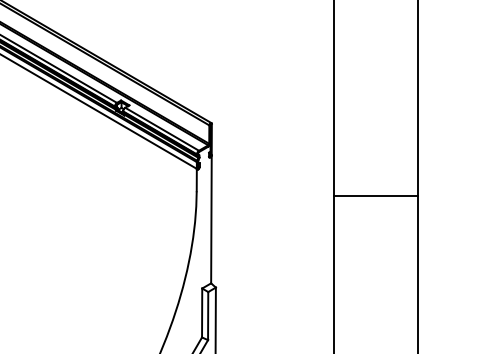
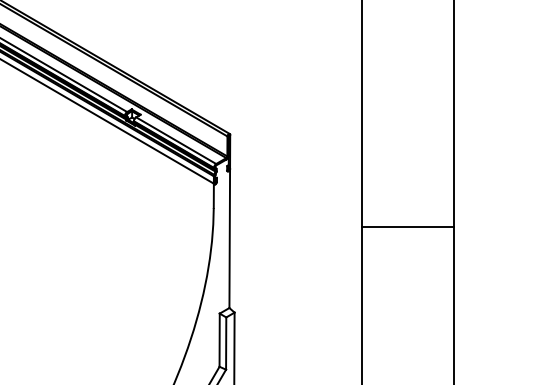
line: (375, 196) -> (407, 227), moved

